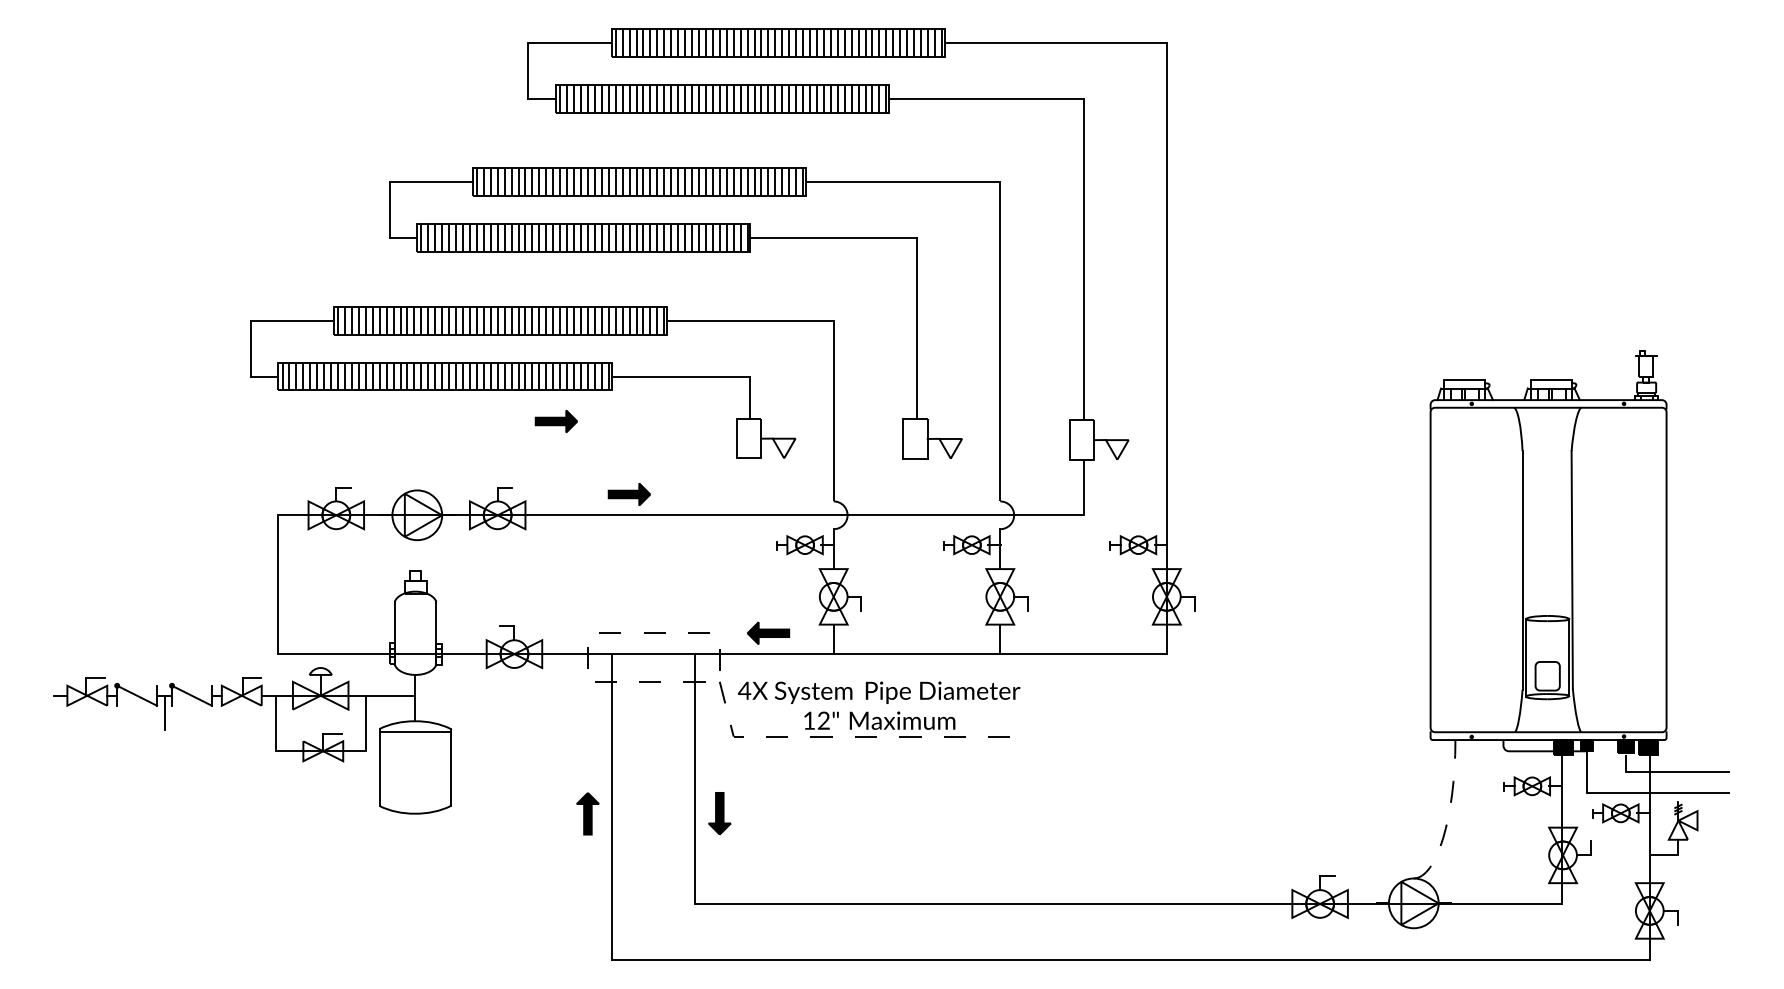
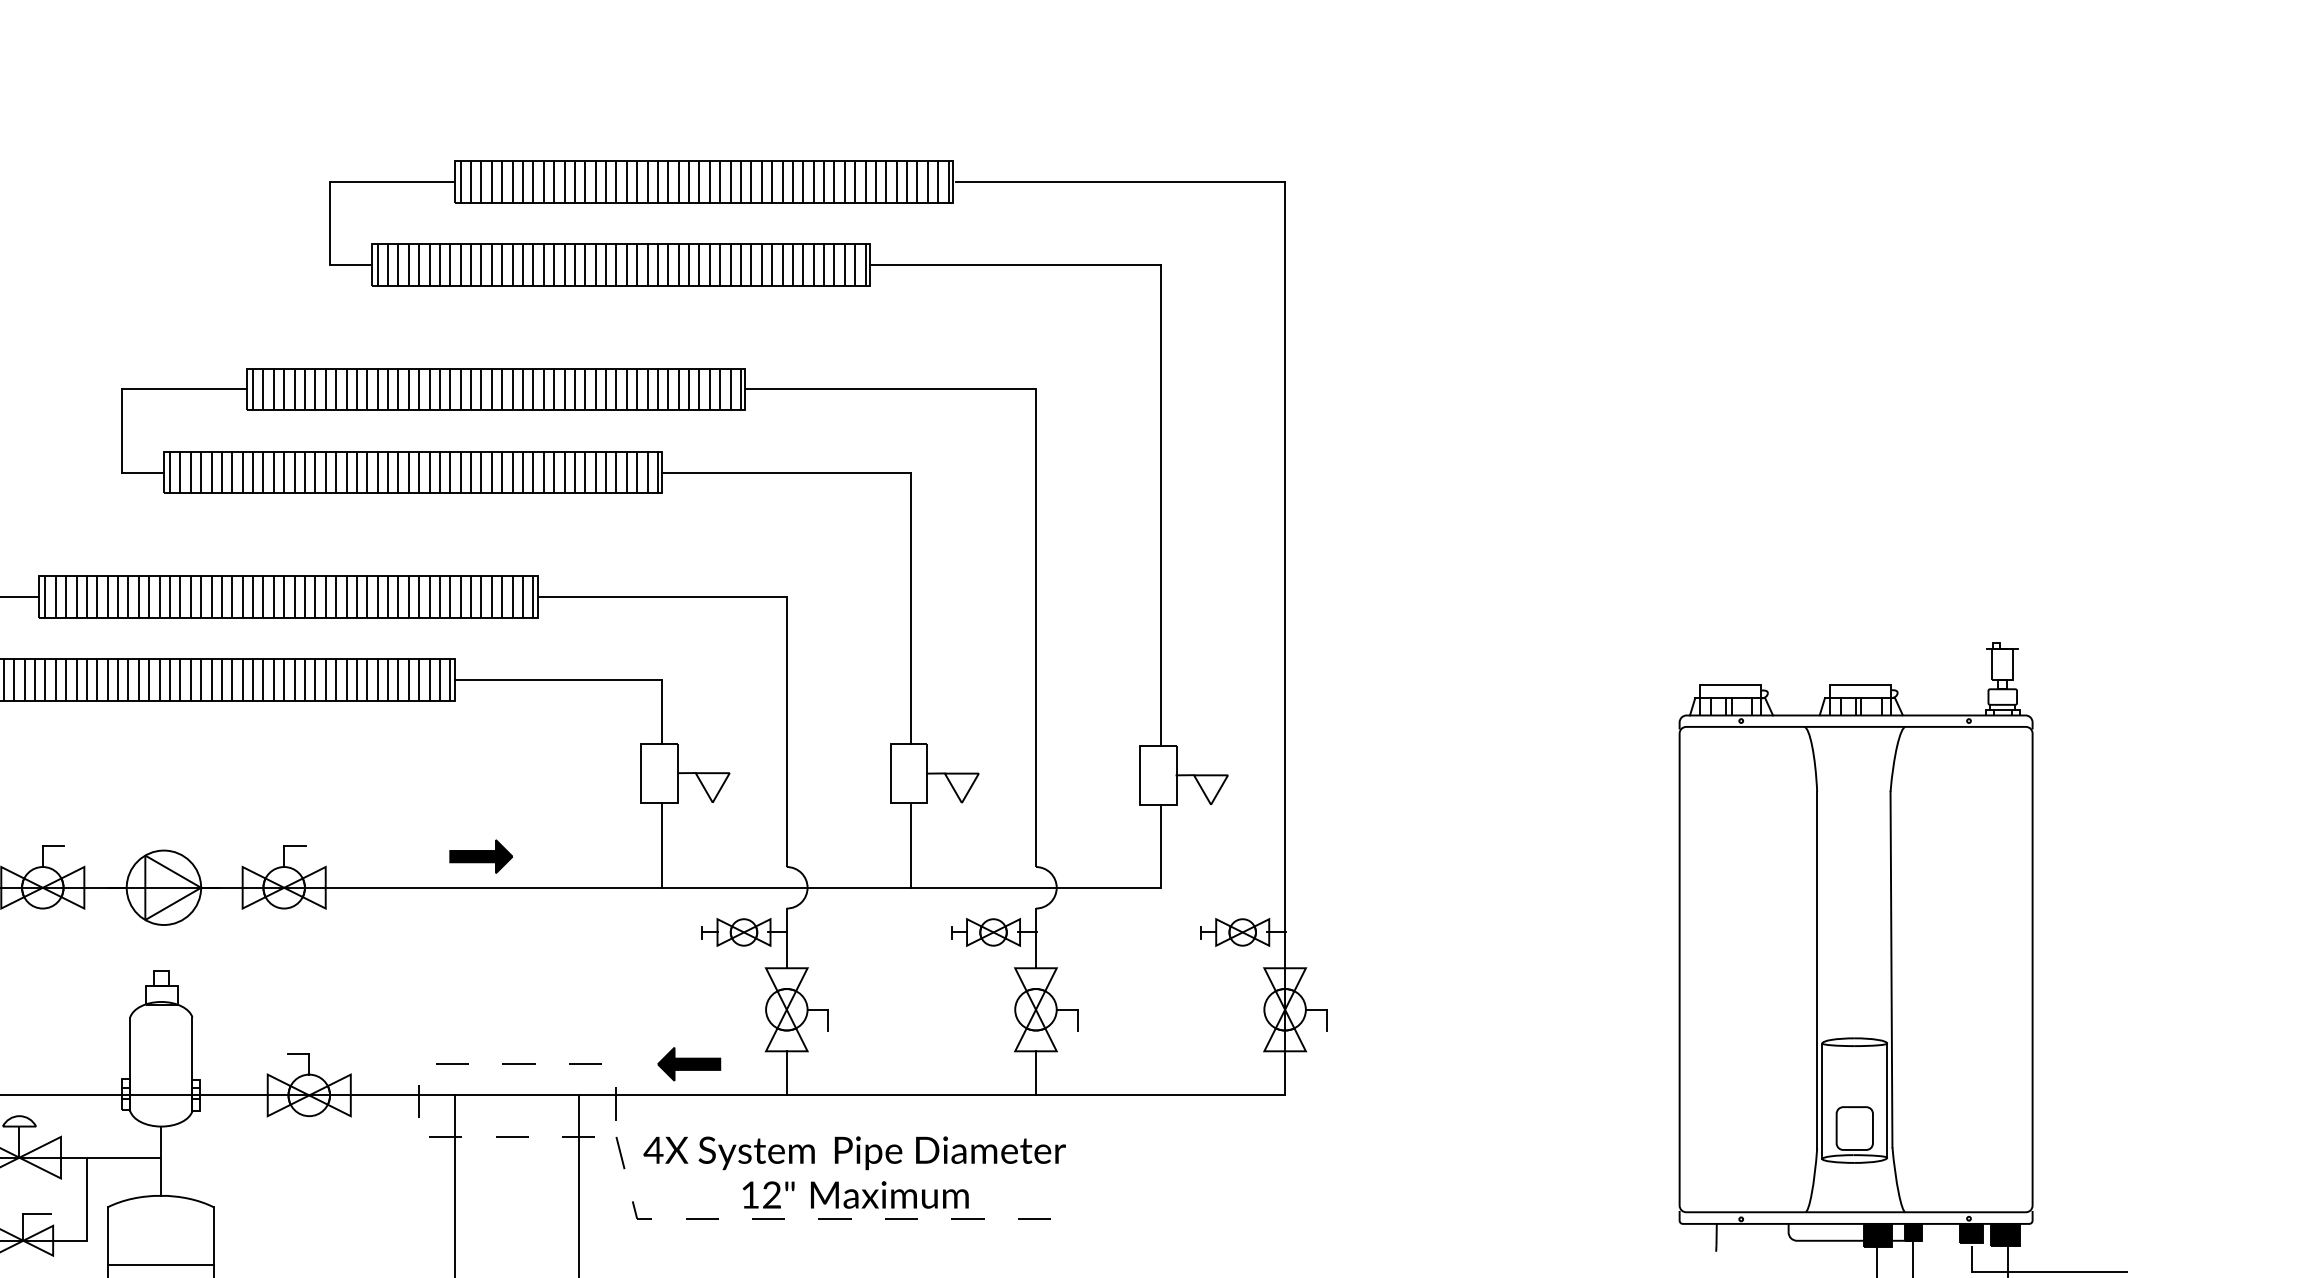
part: (555, 421) -> (370, 747), removed
line: (750, 486) -> (662, 844), added
line: (917, 487) -> (912, 846), added
line: (414, 732) -> (159, 1265), moved

